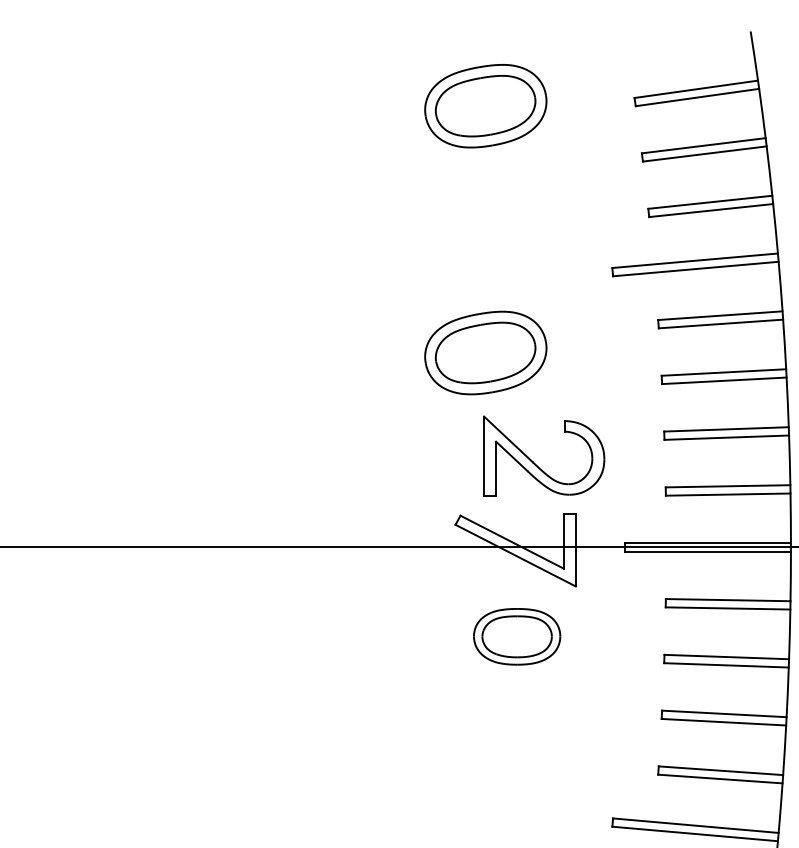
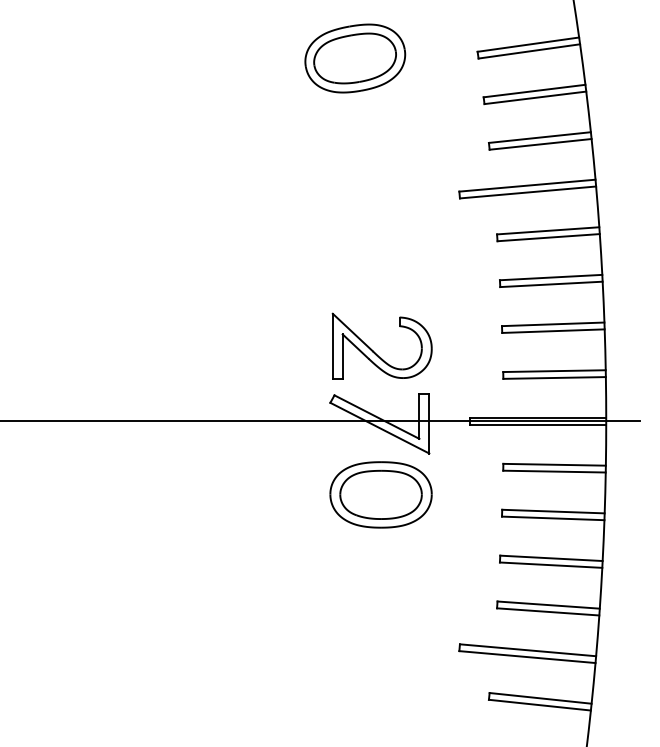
part: (486, 352) -> (355, 261), removed
part: (534, 462) -> (374, 351), moved
part: (516, 636) -> (380, 494), size x1.43

